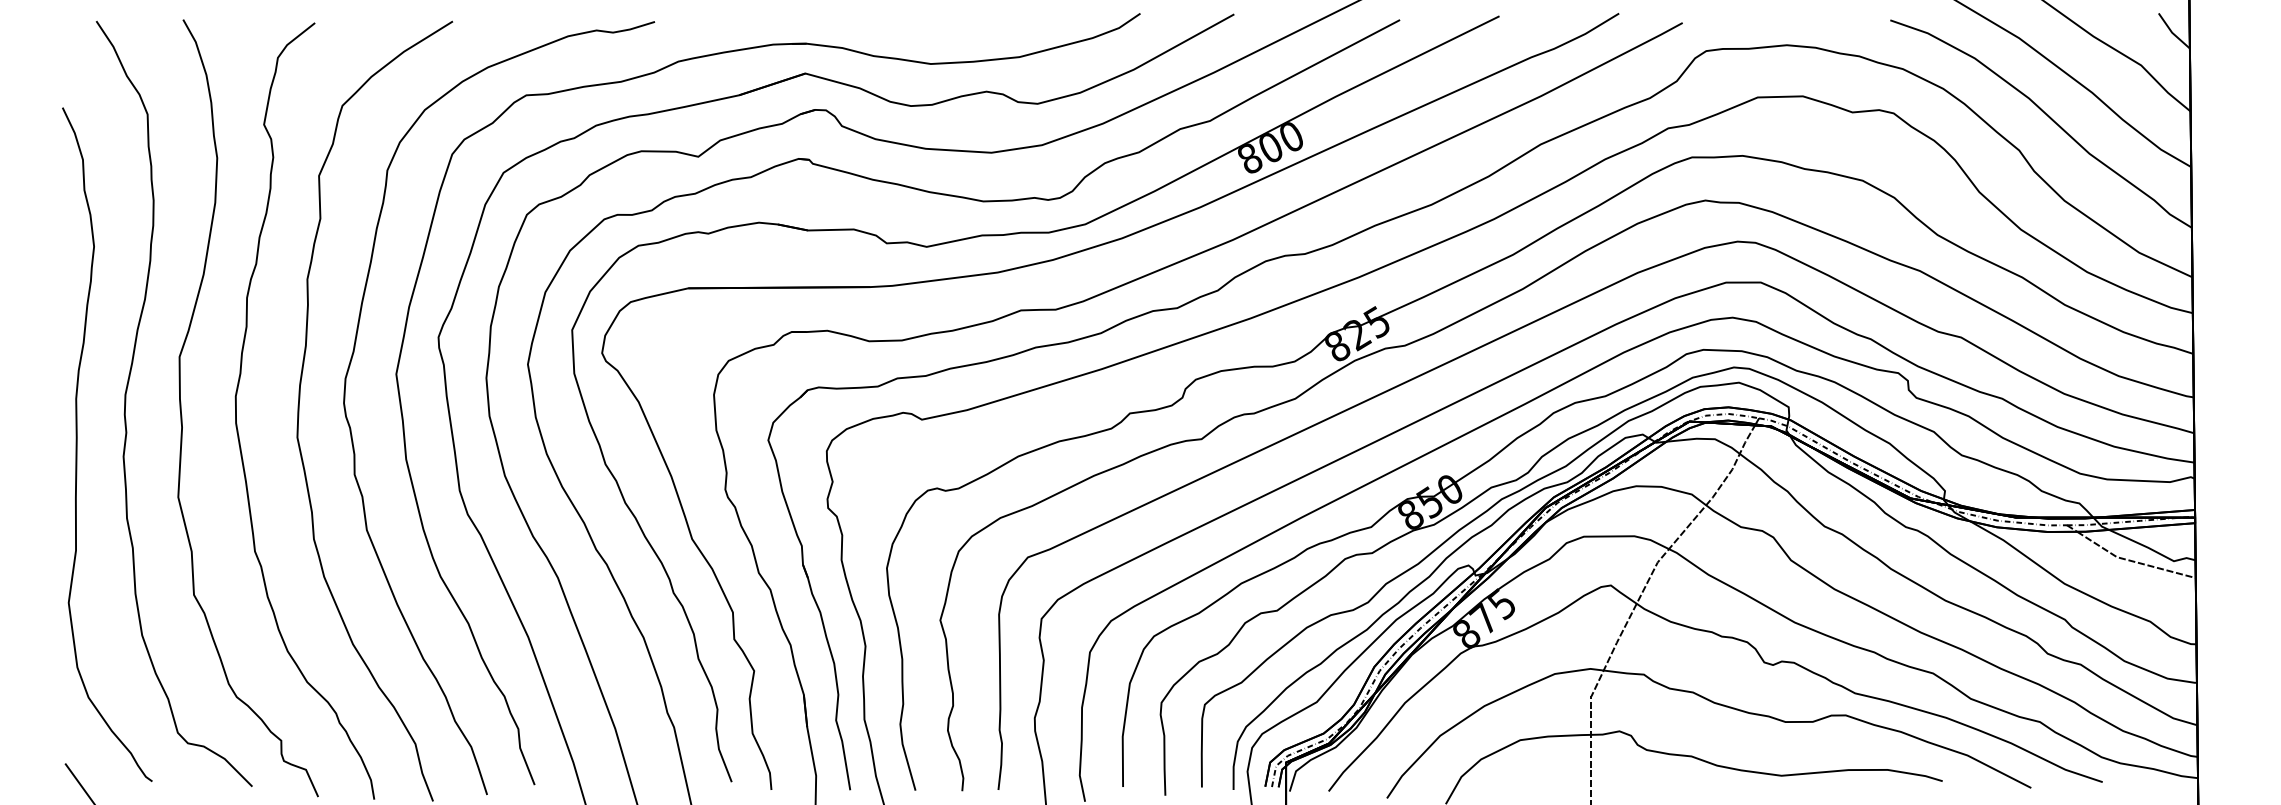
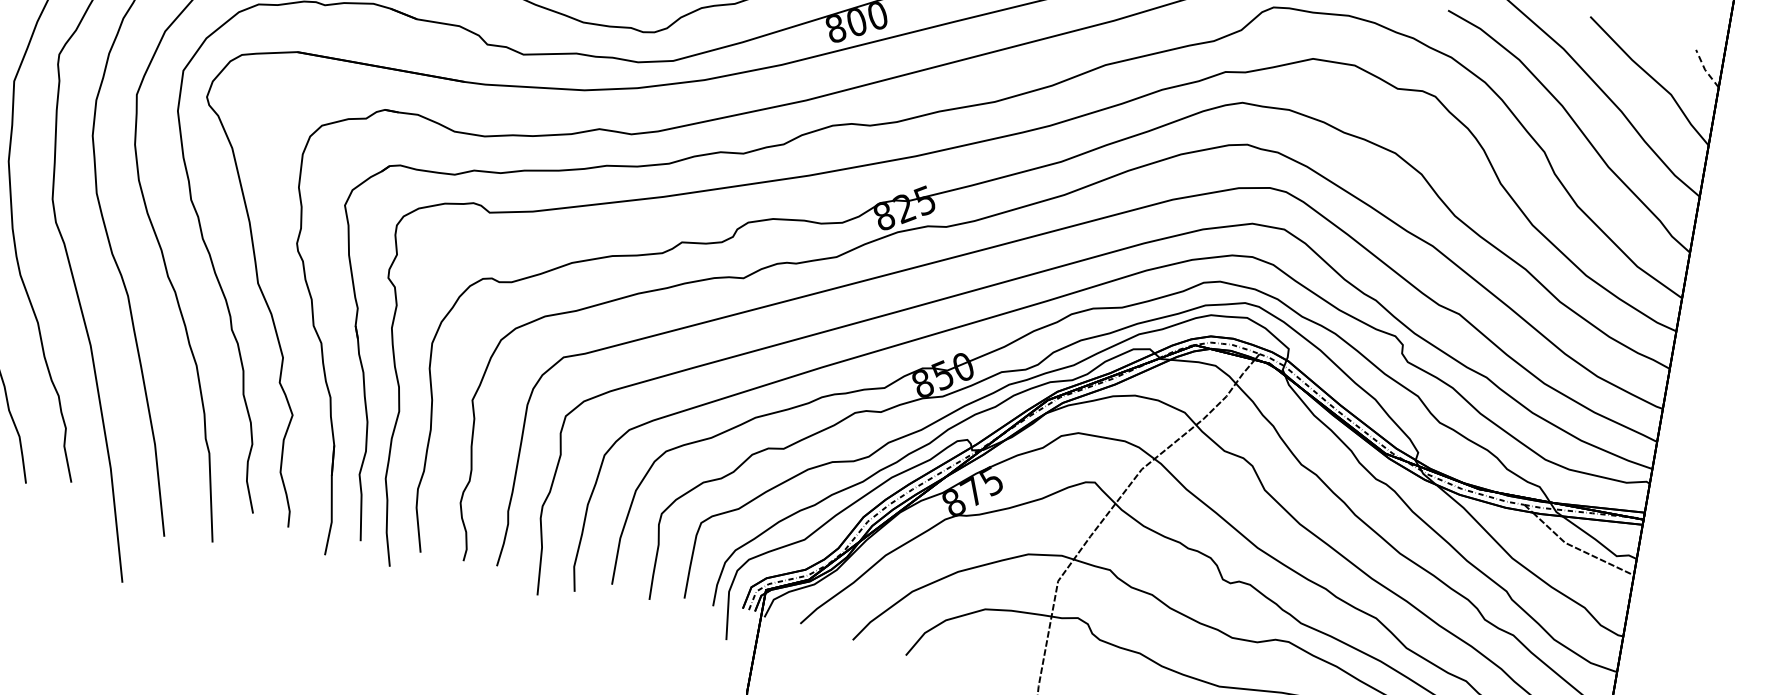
line: (2172, 32) -> (1705, 69), solid -> dashed

